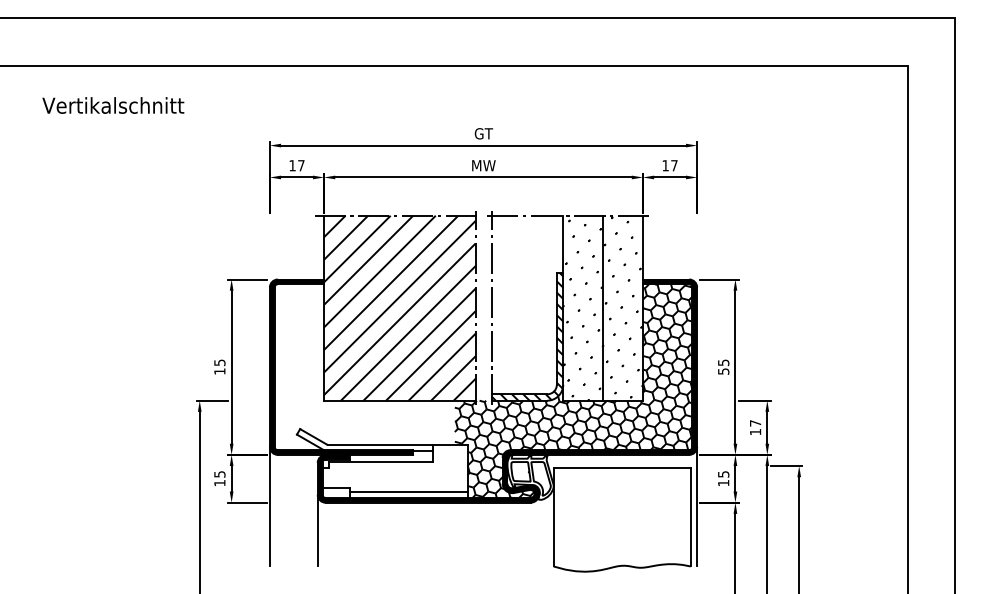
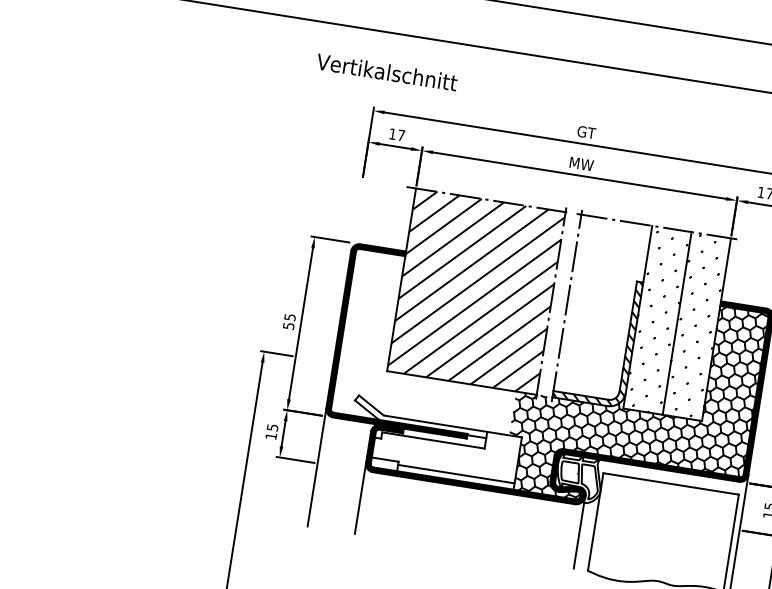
text: (113, 105) -> (387, 72), moved
text: (219, 371) -> (288, 325), 15 -> 55
line: (539, 529) -> (579, 532), added

